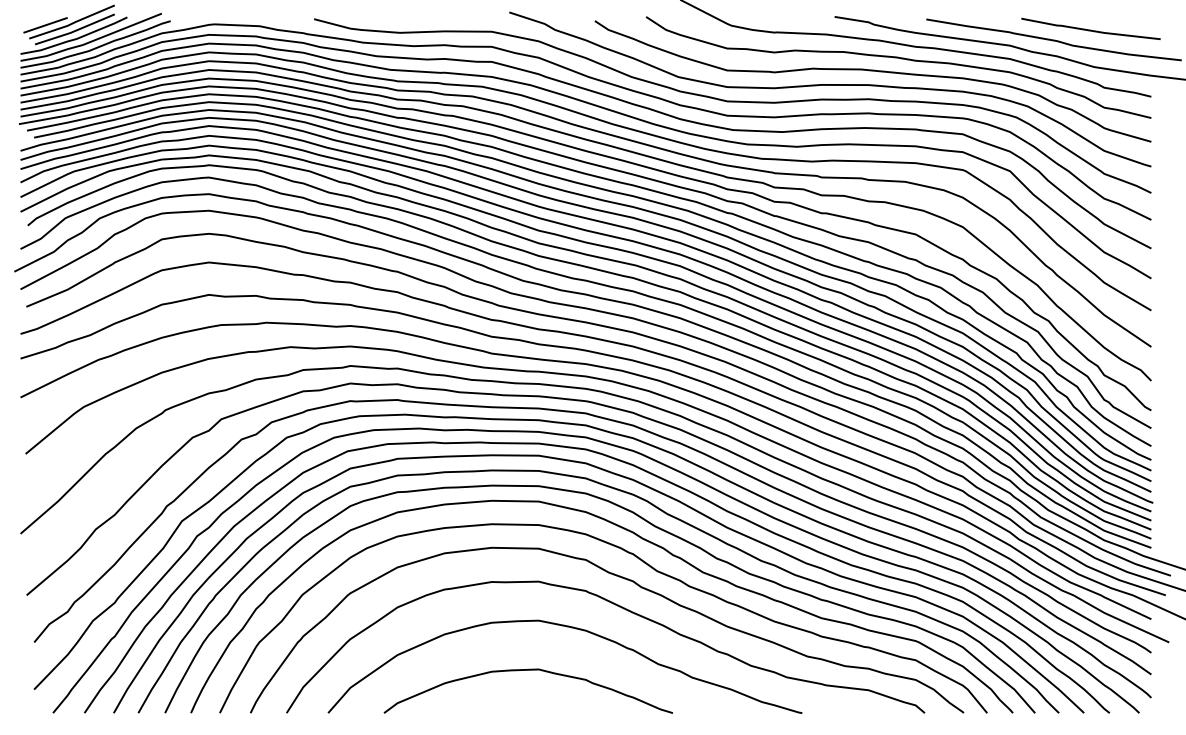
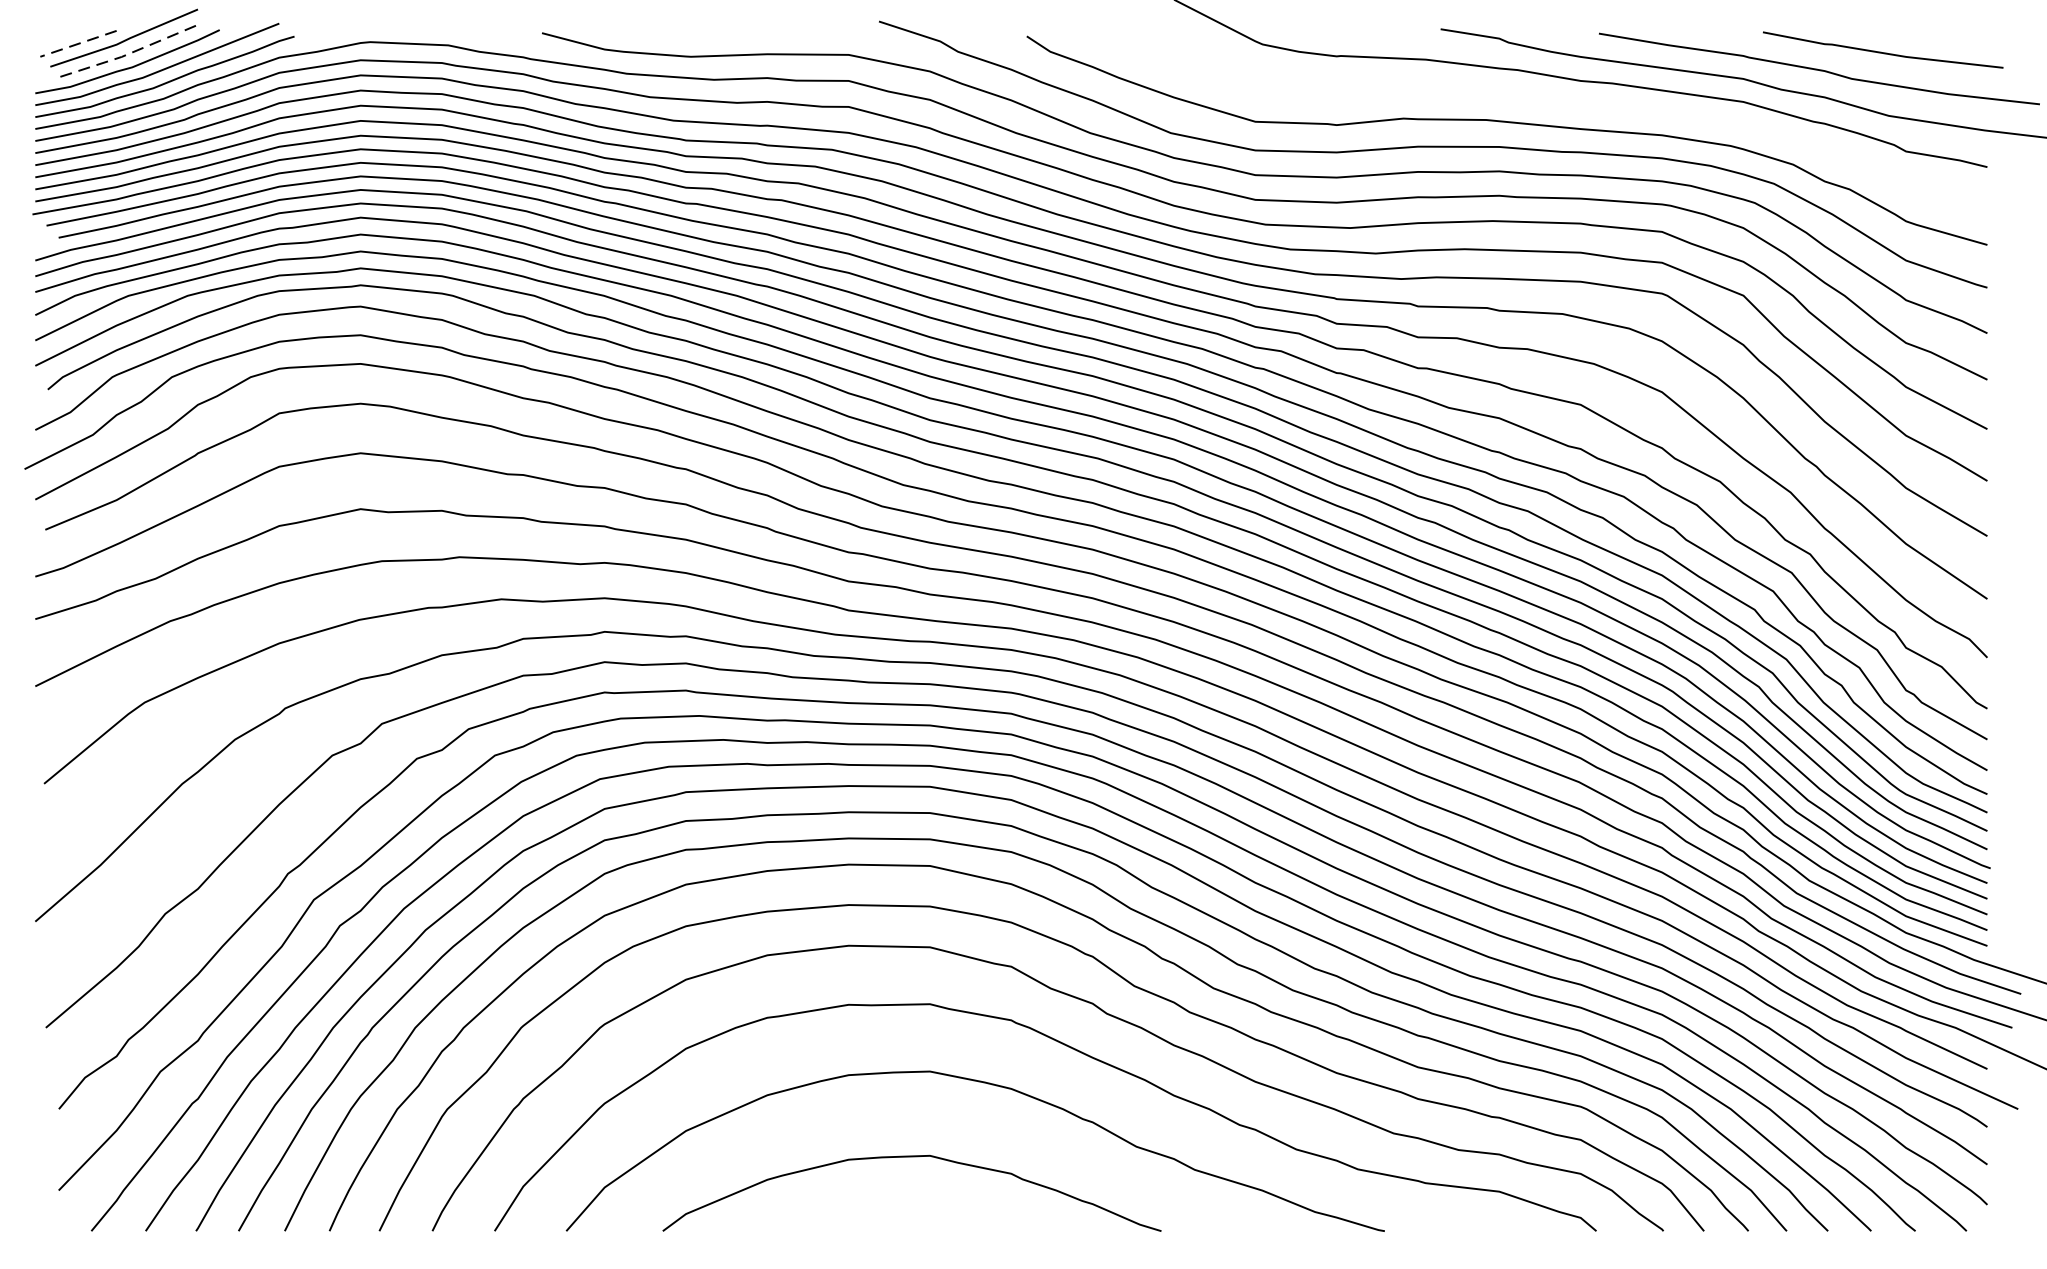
line: (45, 25) -> (78, 44), solid -> dashed
line: (75, 30) -> (130, 52), solid -> dashed
curve: (901, 59) -> (1556, 102), removed

